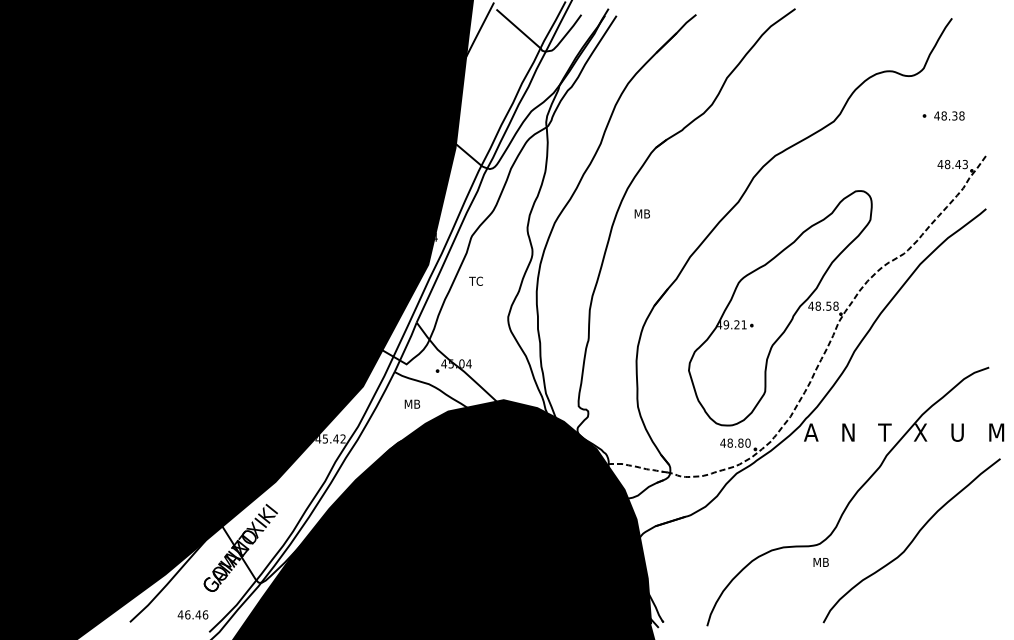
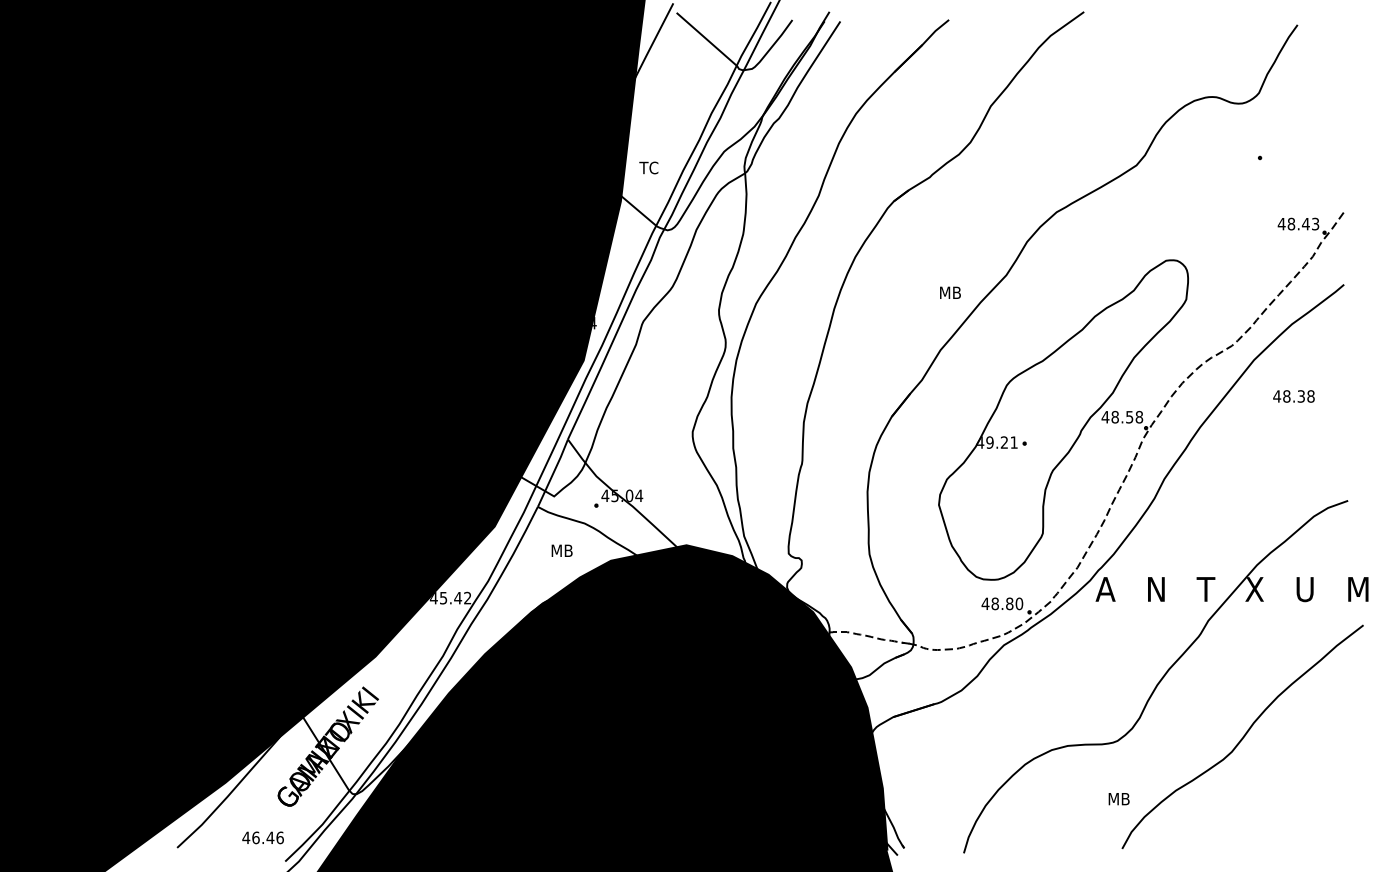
text: (949, 115) -> (1294, 395), moved
text: (641, 213) -> (949, 292), moved
text: (475, 280) -> (648, 166), moved
text: (820, 562) -> (1118, 799), moved

